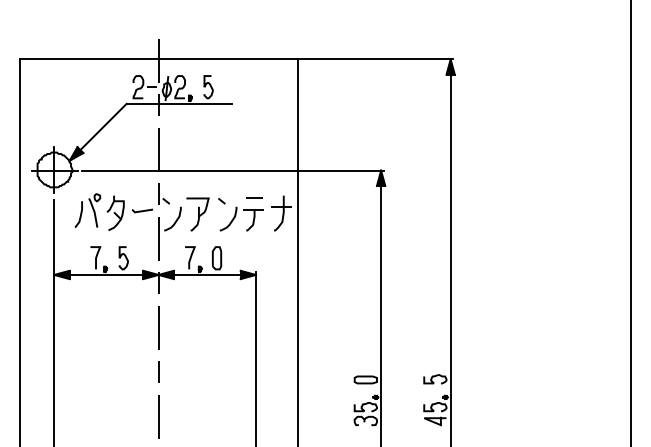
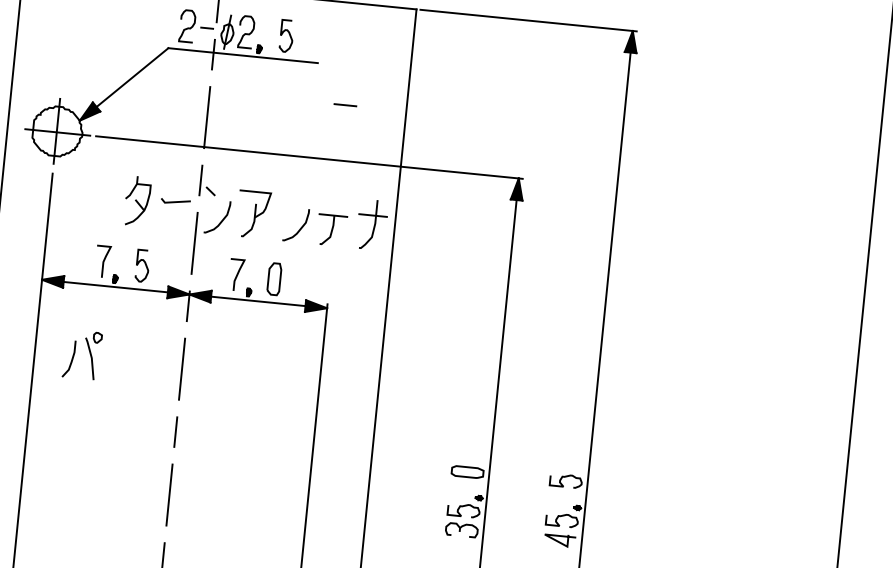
line: (254, 197) -> (345, 103), moved
line: (221, 201) -> (288, 199), removed
part: (87, 210) -> (82, 354), moved

